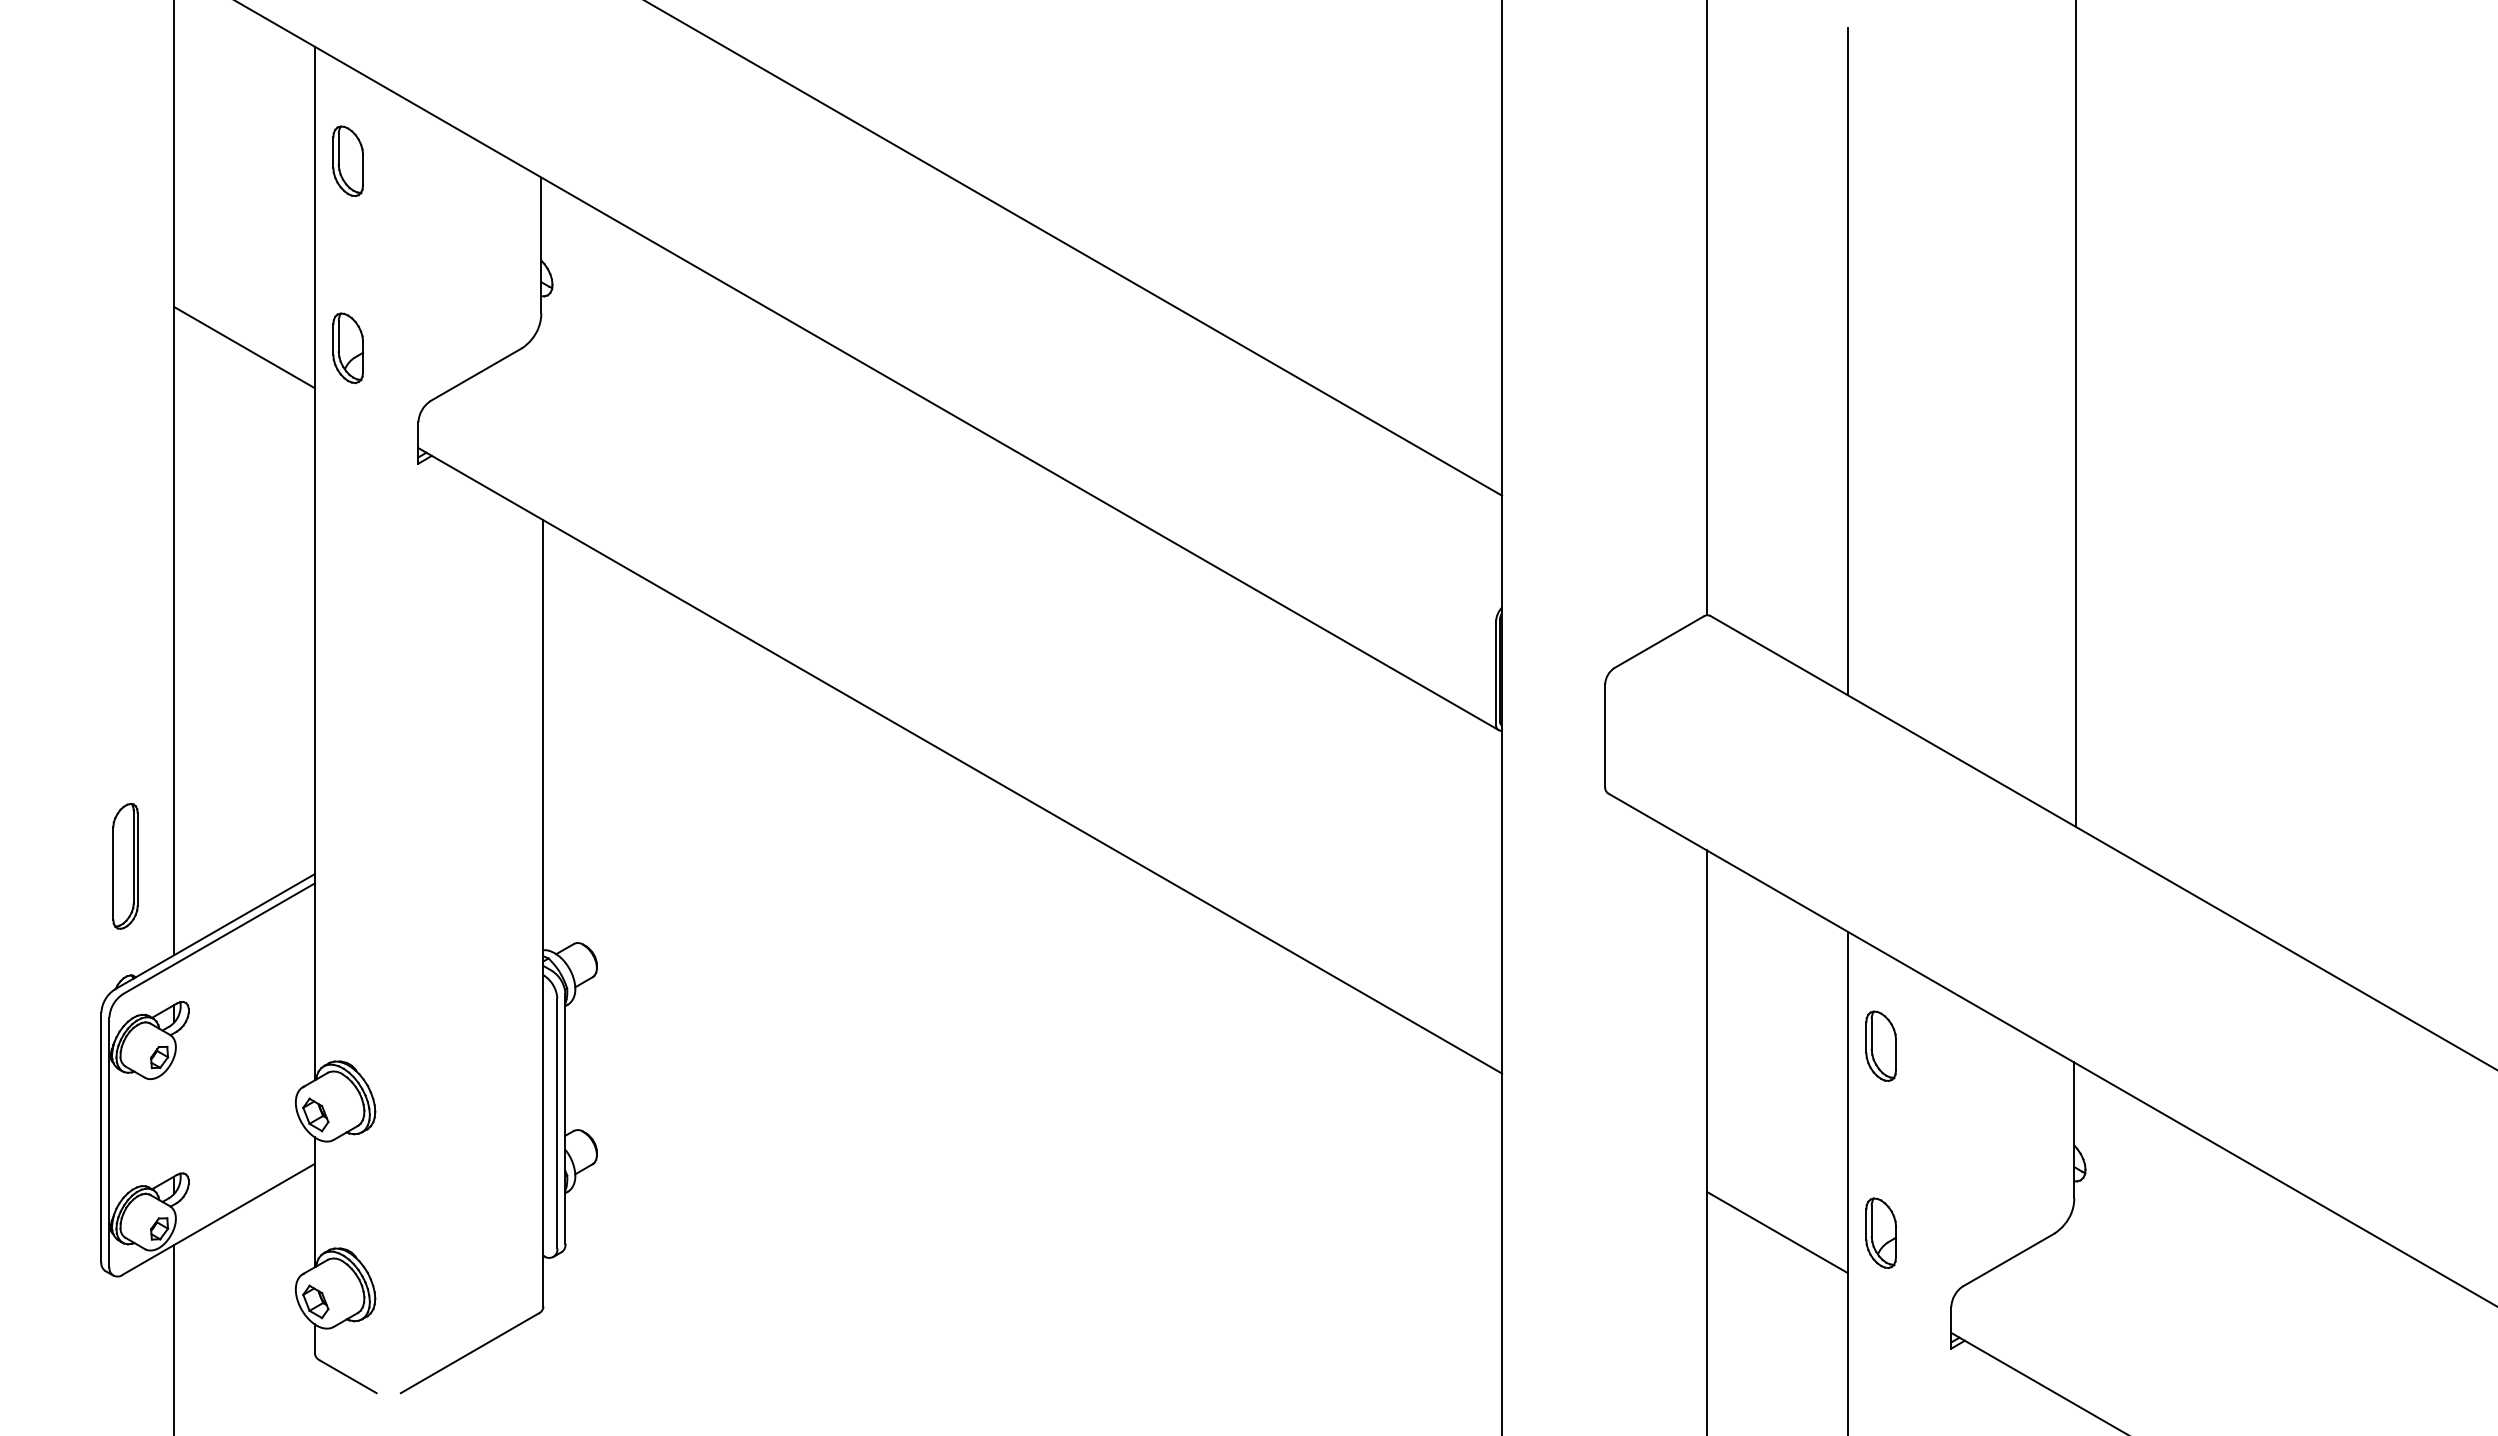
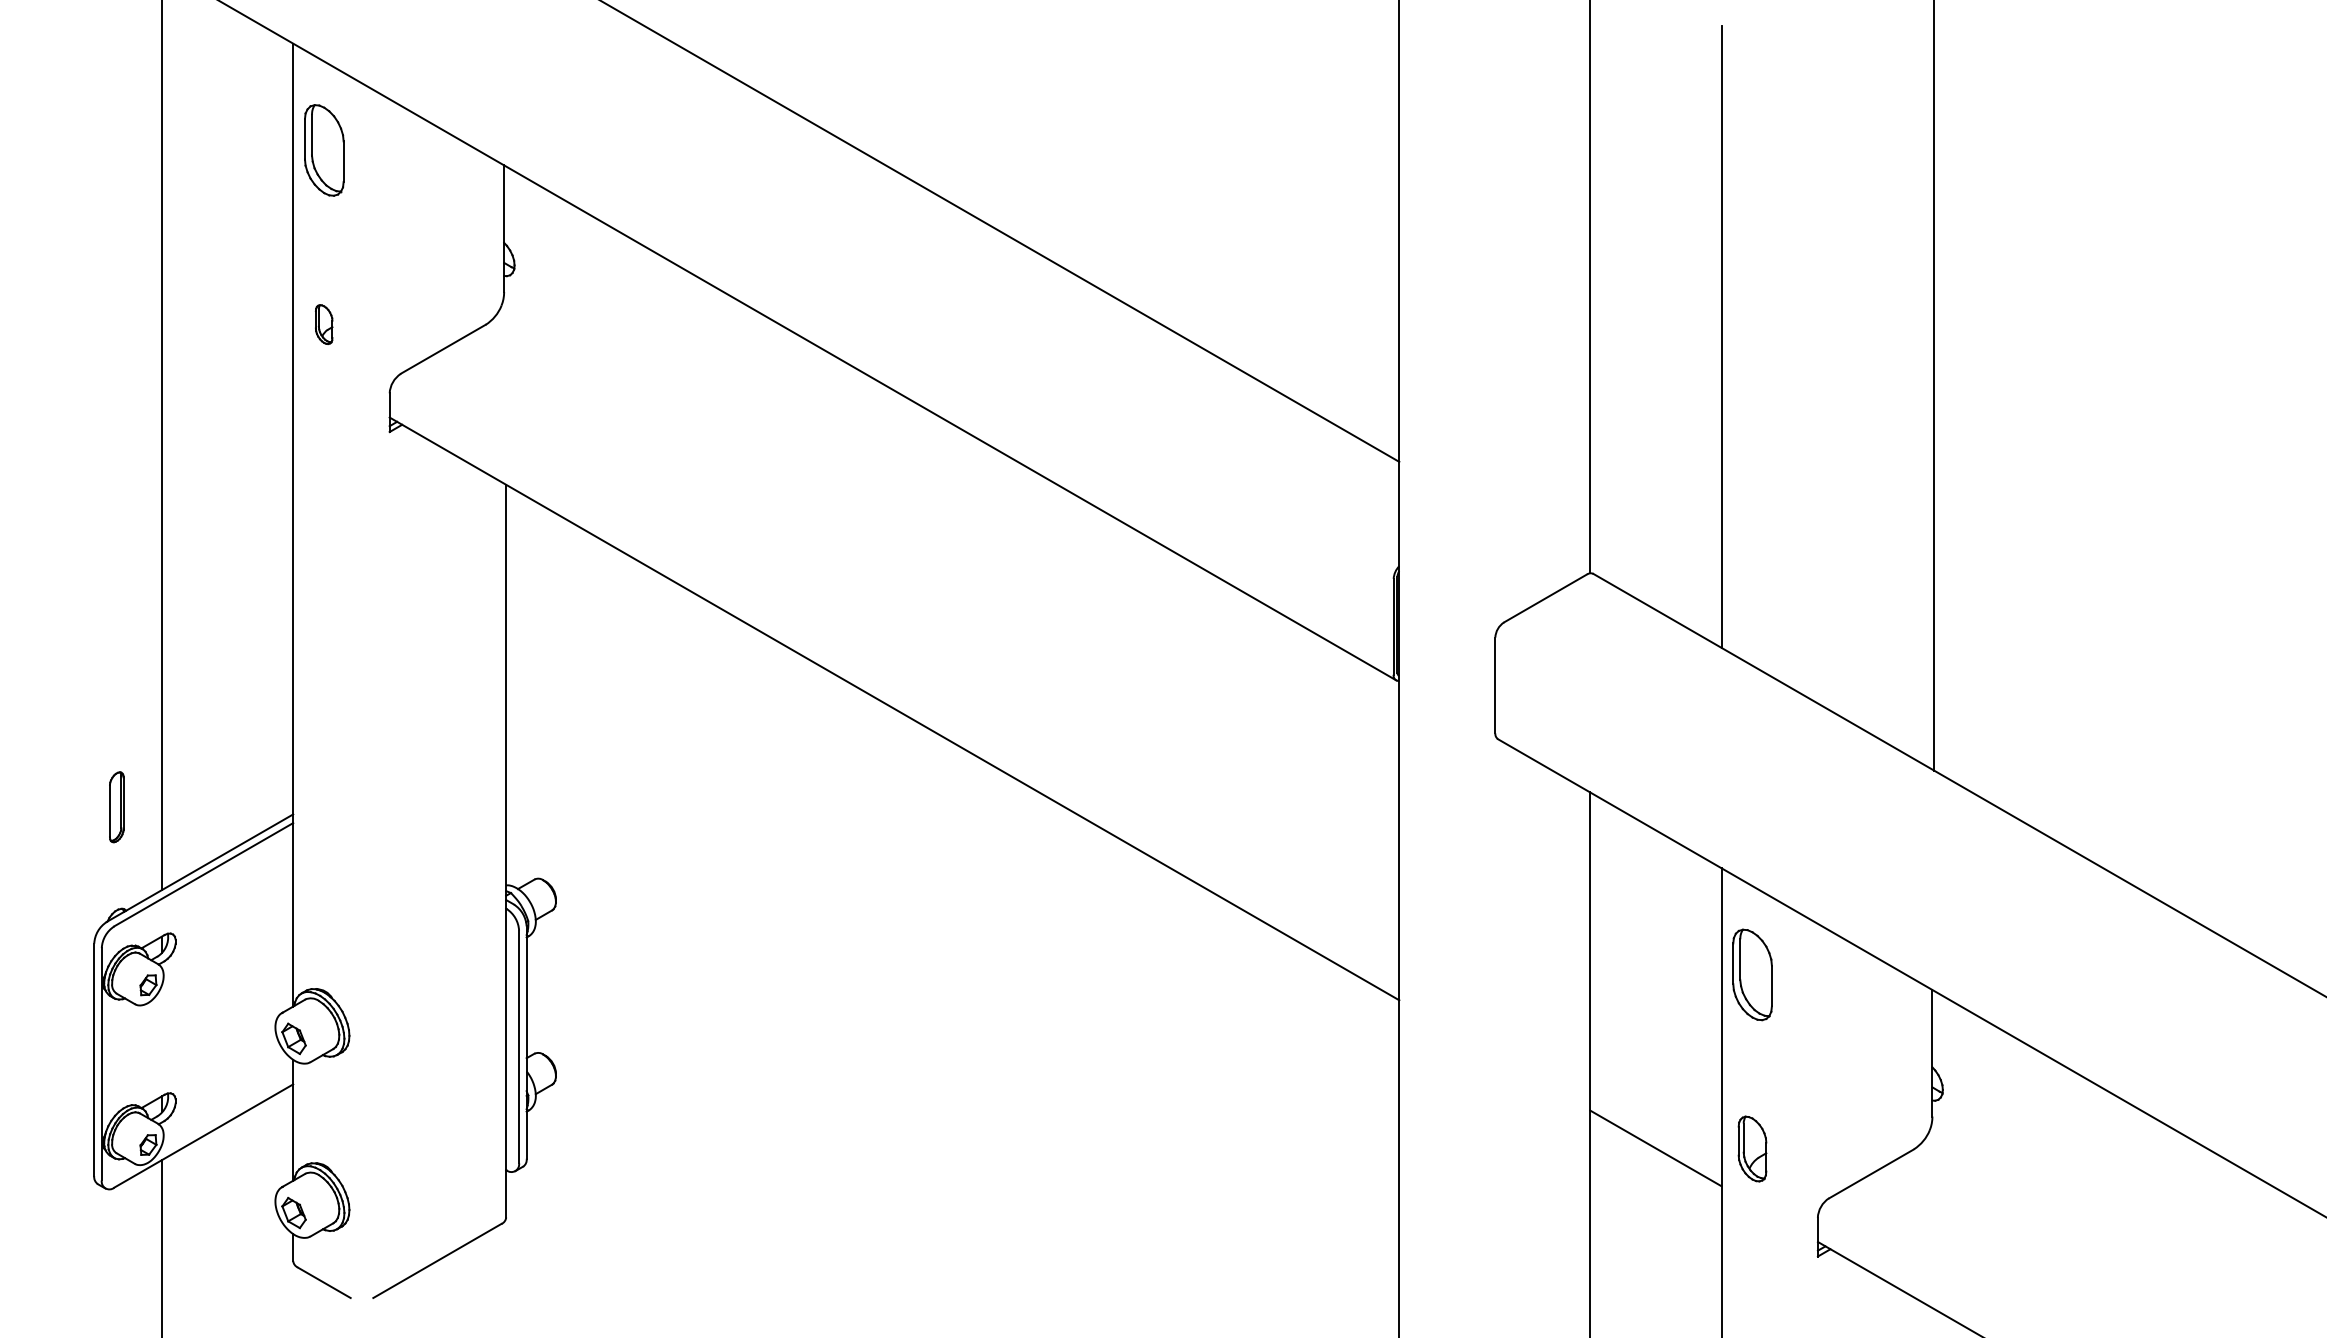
part: (347, 160) -> (323, 149), size x1.4
line: (244, 347) -> (227, 323), removed
part: (347, 348) -> (323, 324), size x0.6
part: (125, 866) -> (116, 807), size x0.6
part: (1880, 1045) -> (1751, 974), size x1.4

